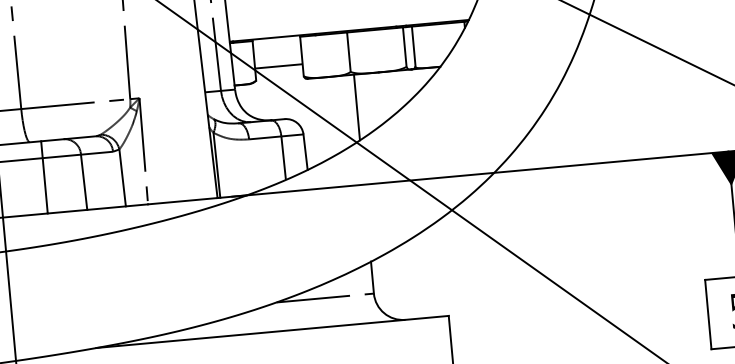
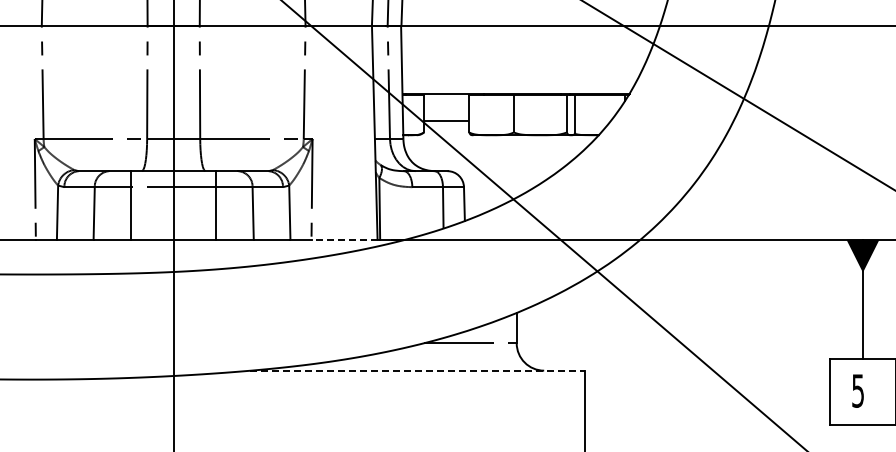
line: (356, 107) -> (516, 166), removed
line: (182, 200) -> (344, 239), solid -> dashed
line: (273, 331) -> (418, 370), solid -> dashed

